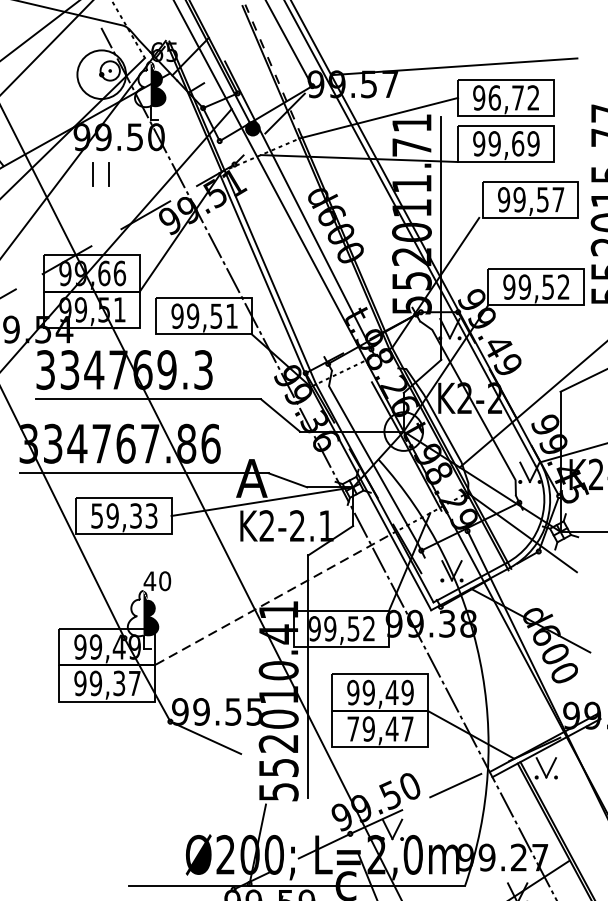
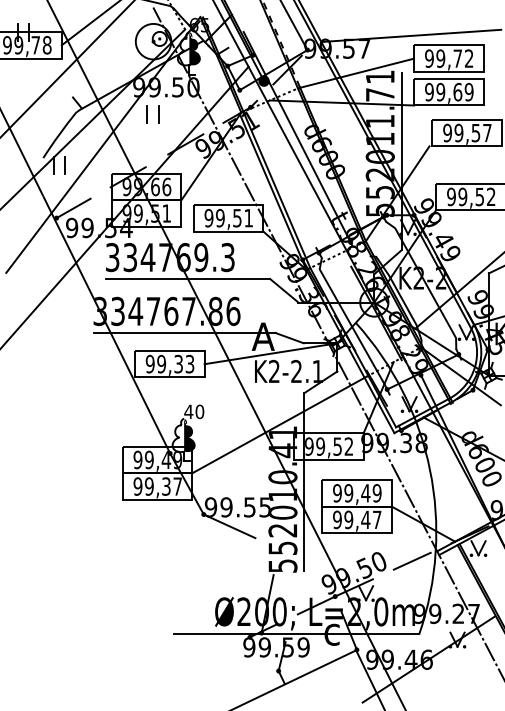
text: (494, 97) -> (440, 58), 96,72 -> 99,72
text: (96, 515) -> (149, 363), 59,33 -> 99,33
line: (275, 598) -> (280, 424), dashed -> solid
text: (353, 728) -> (337, 519), 79,47 -> 99,47

